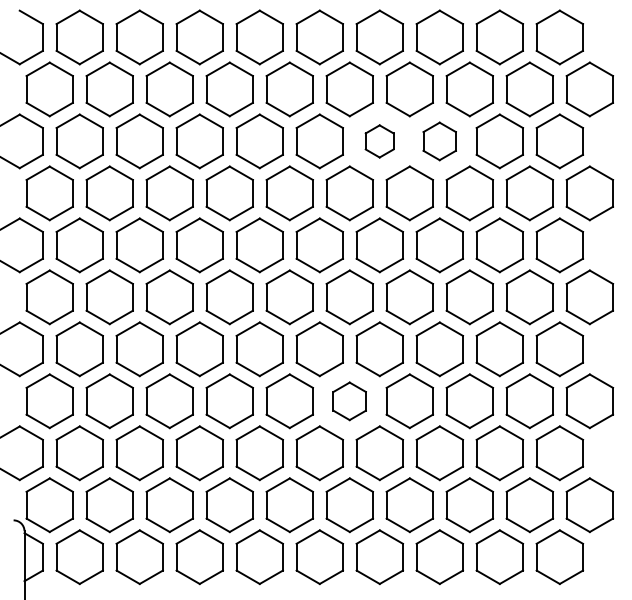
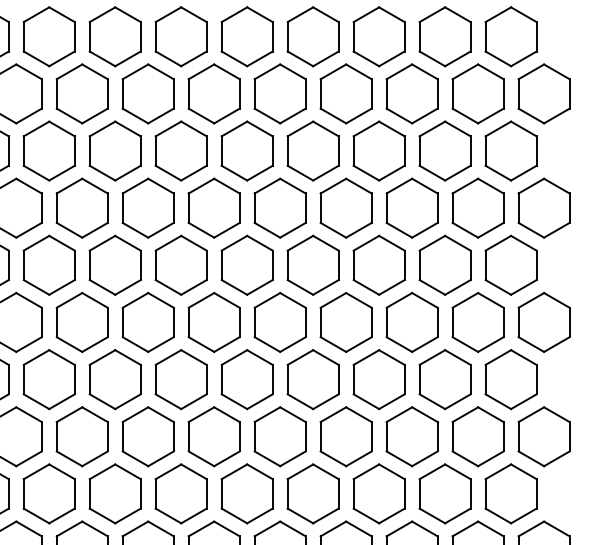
part: (379, 141) -> (312, 151), size x1.67
part: (439, 141) -> (378, 151), size x1.43
part: (349, 401) -> (279, 437), size x1.43

